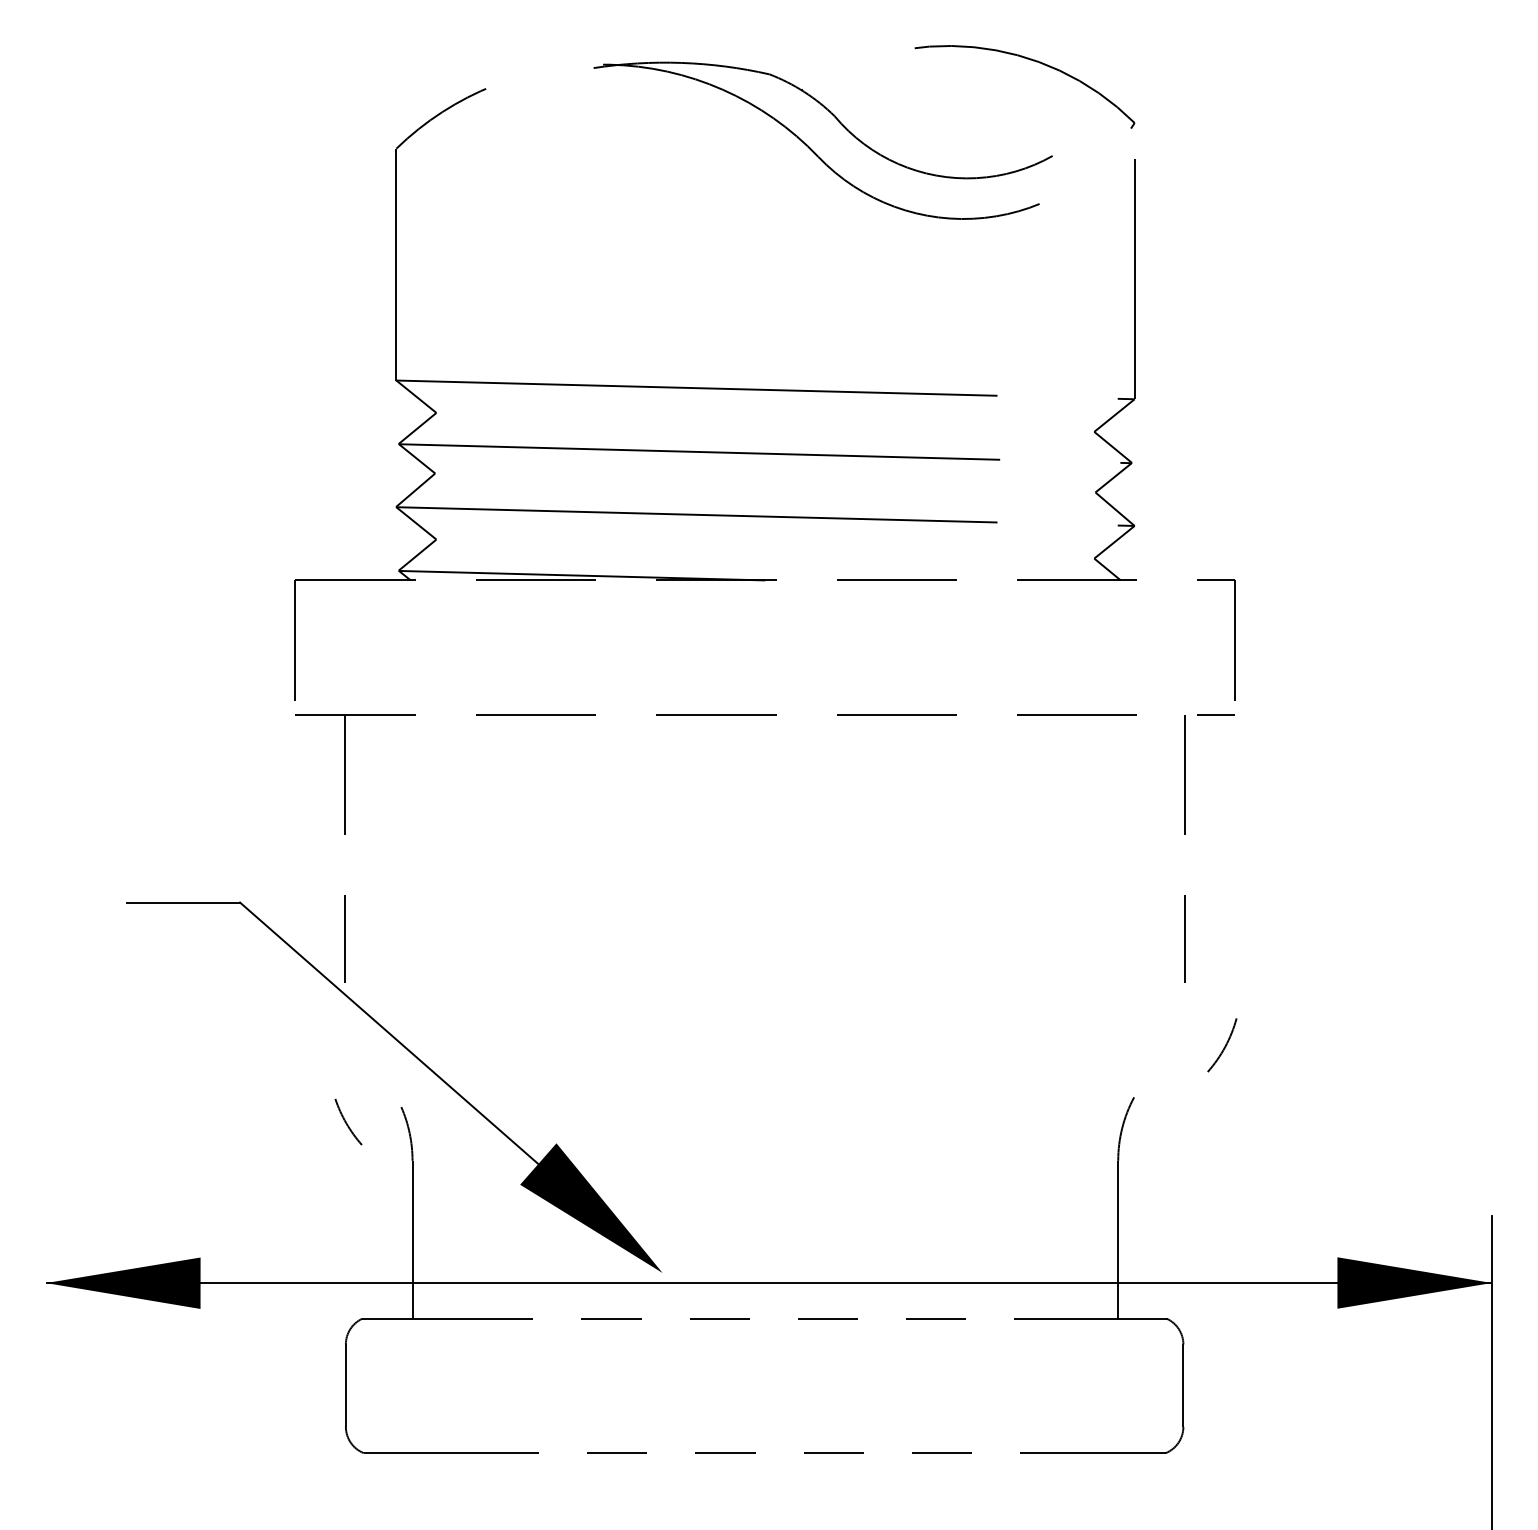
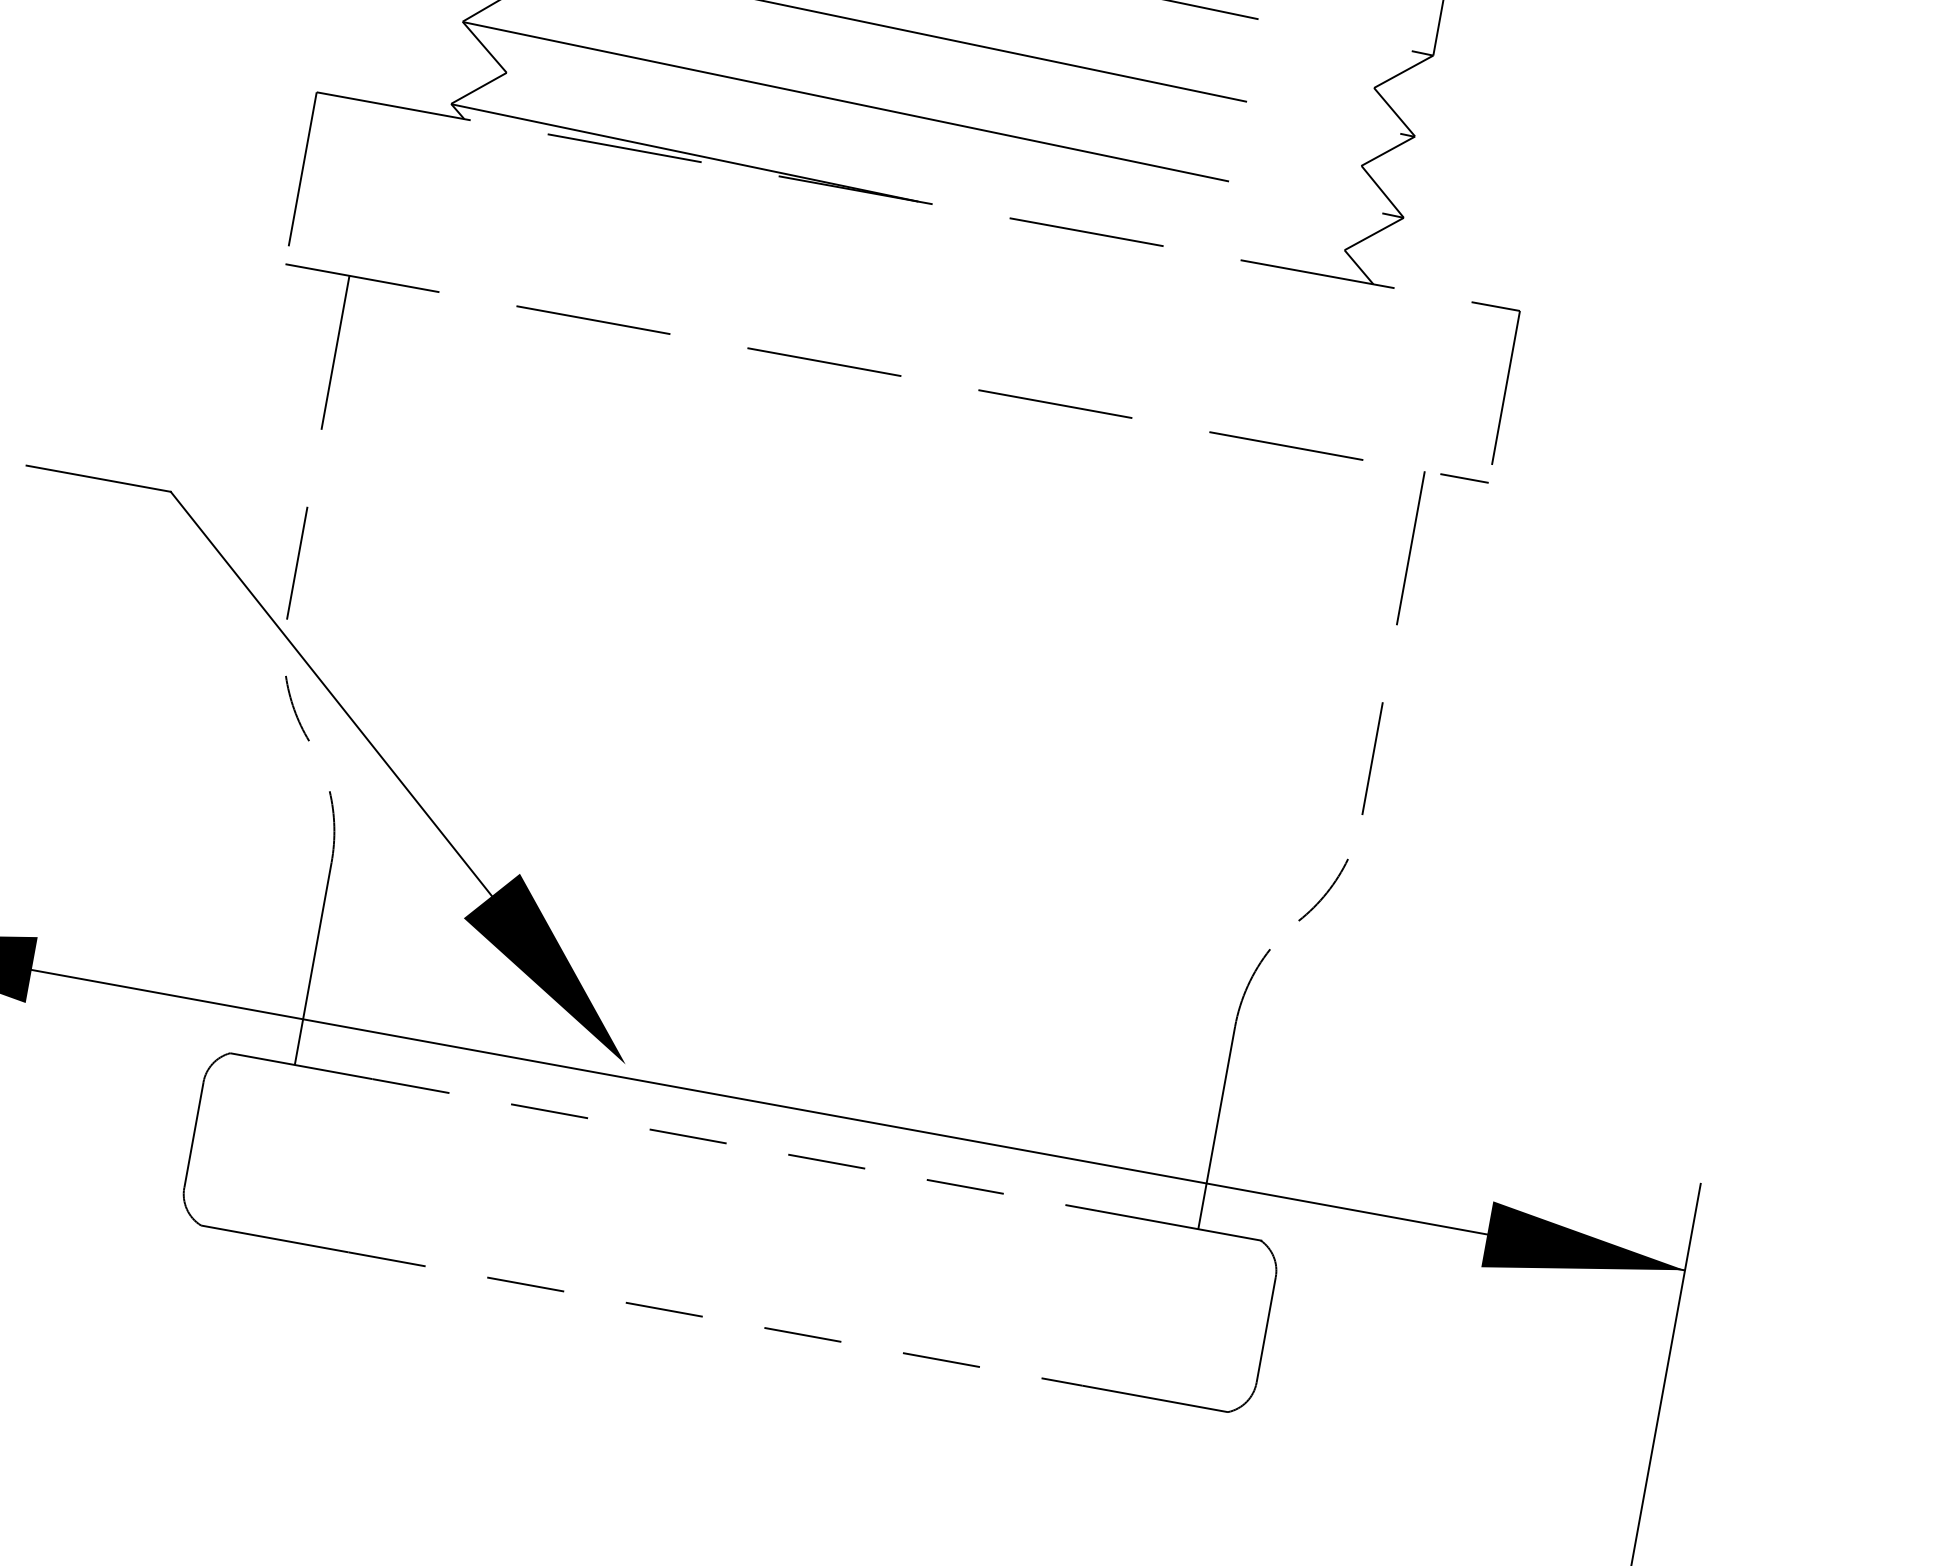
arc: (1224, 1046) -> (1326, 892), moved
arc: (346, 1121) -> (294, 707), moved

